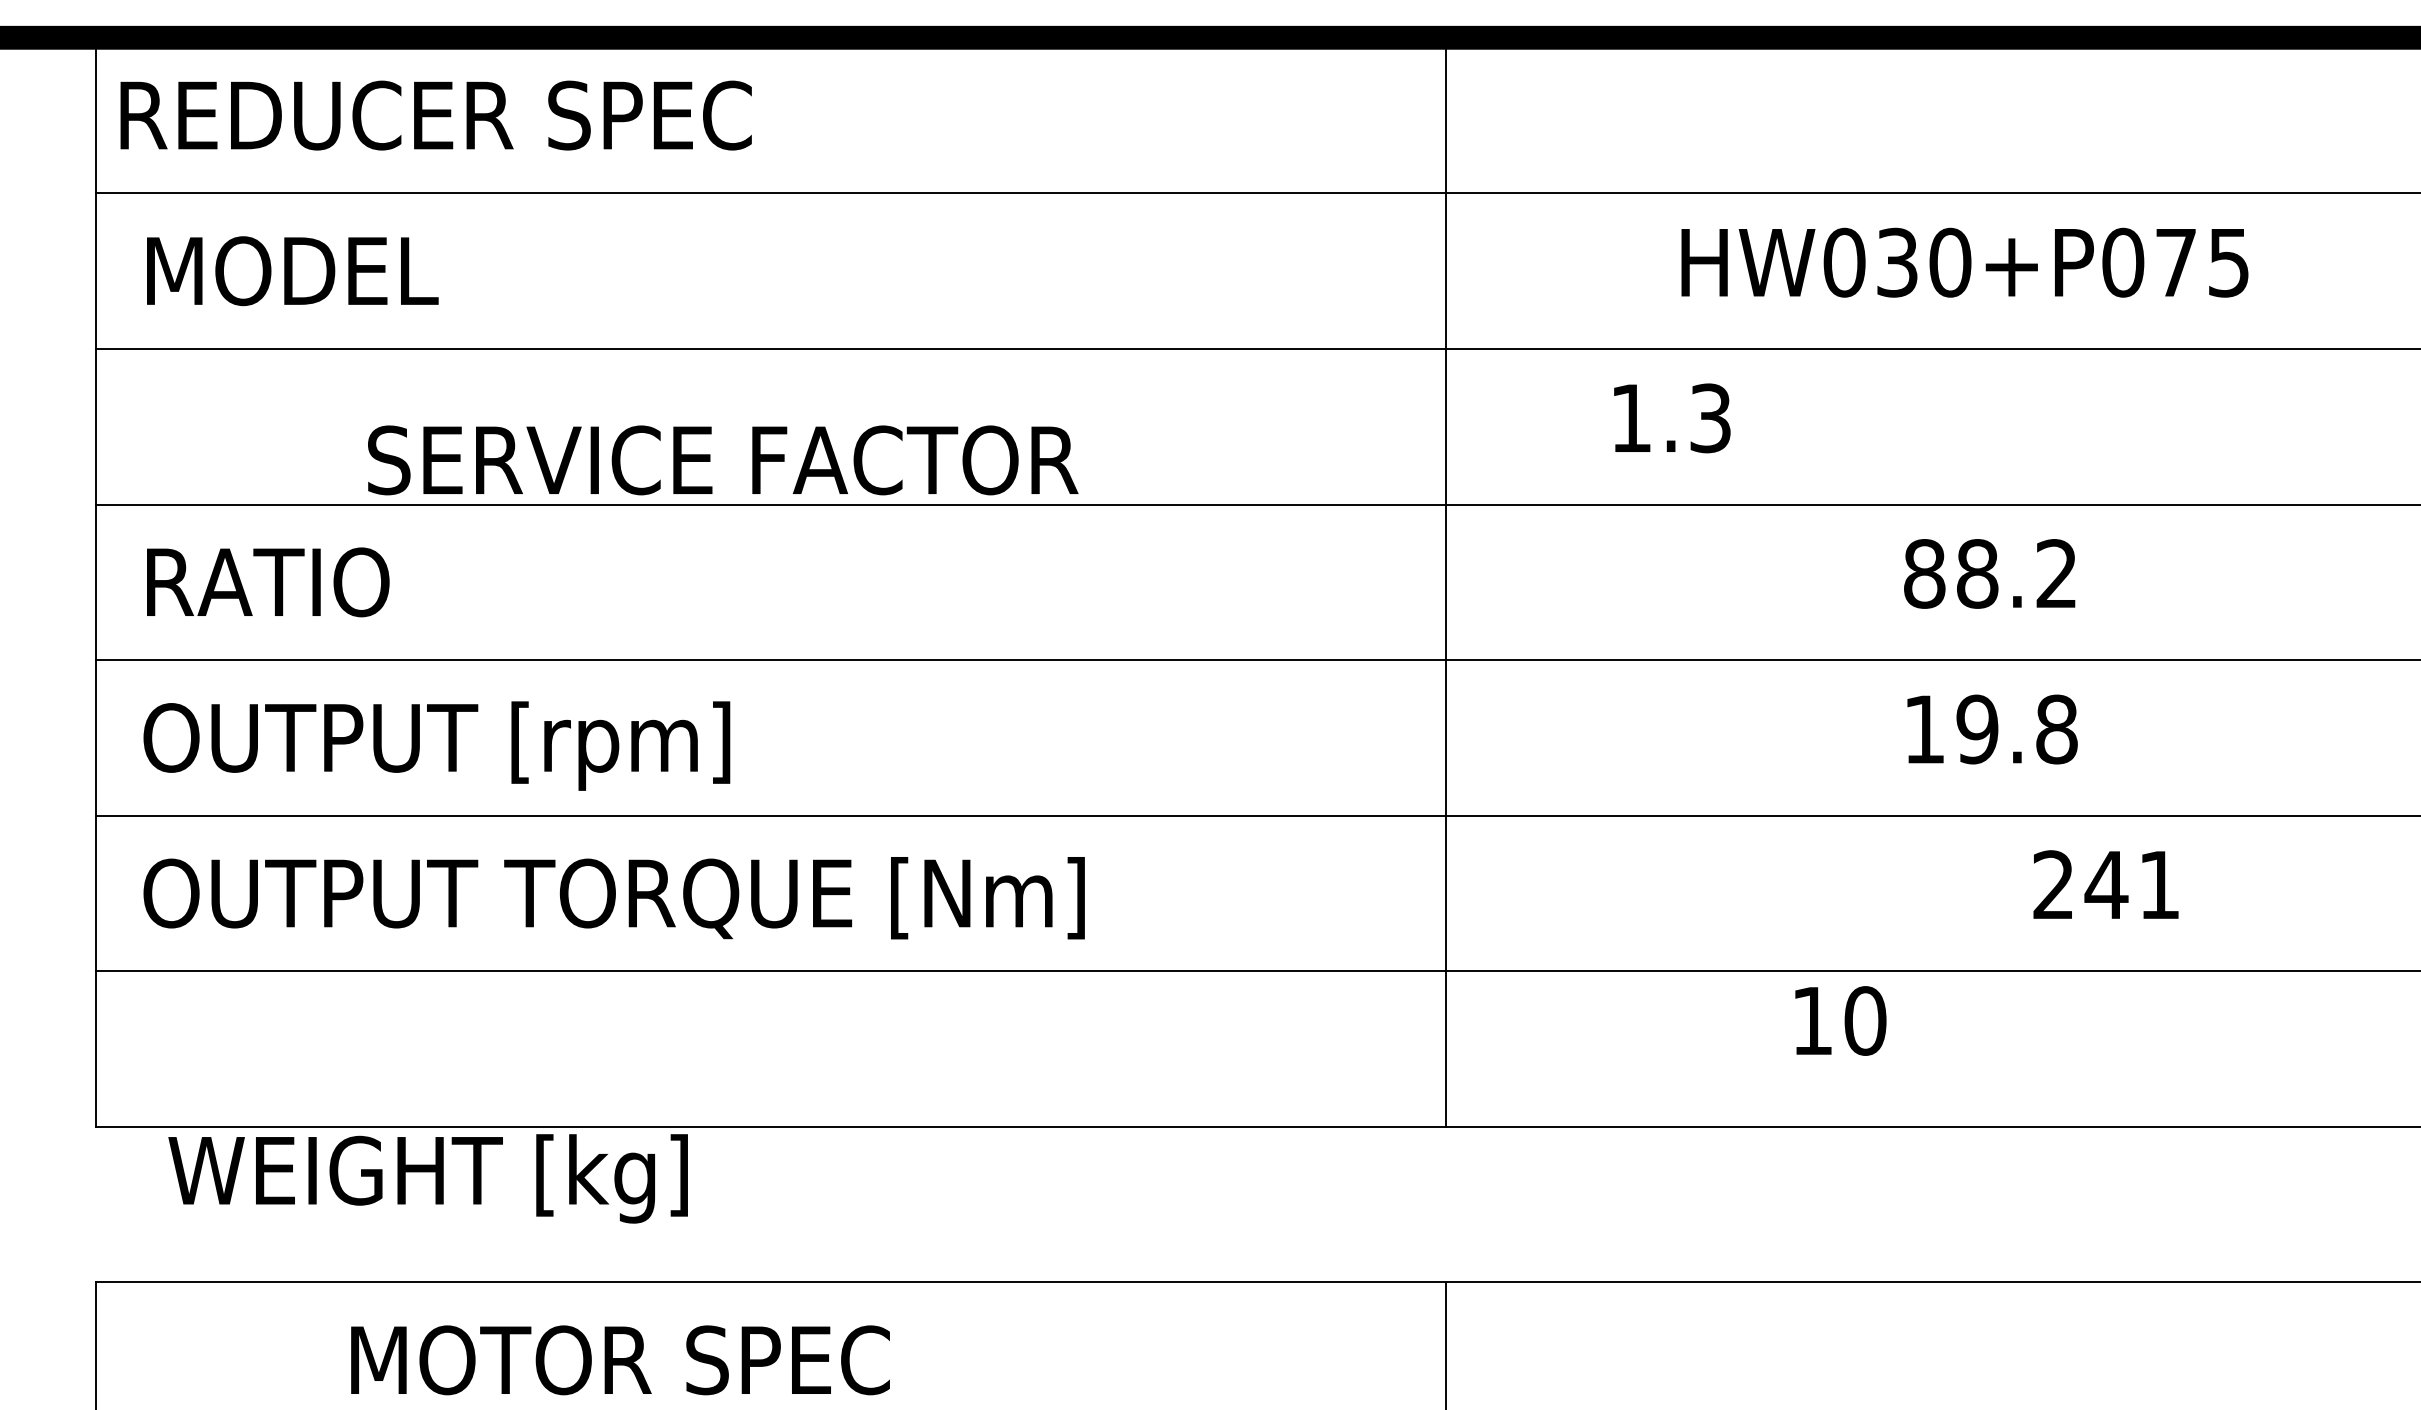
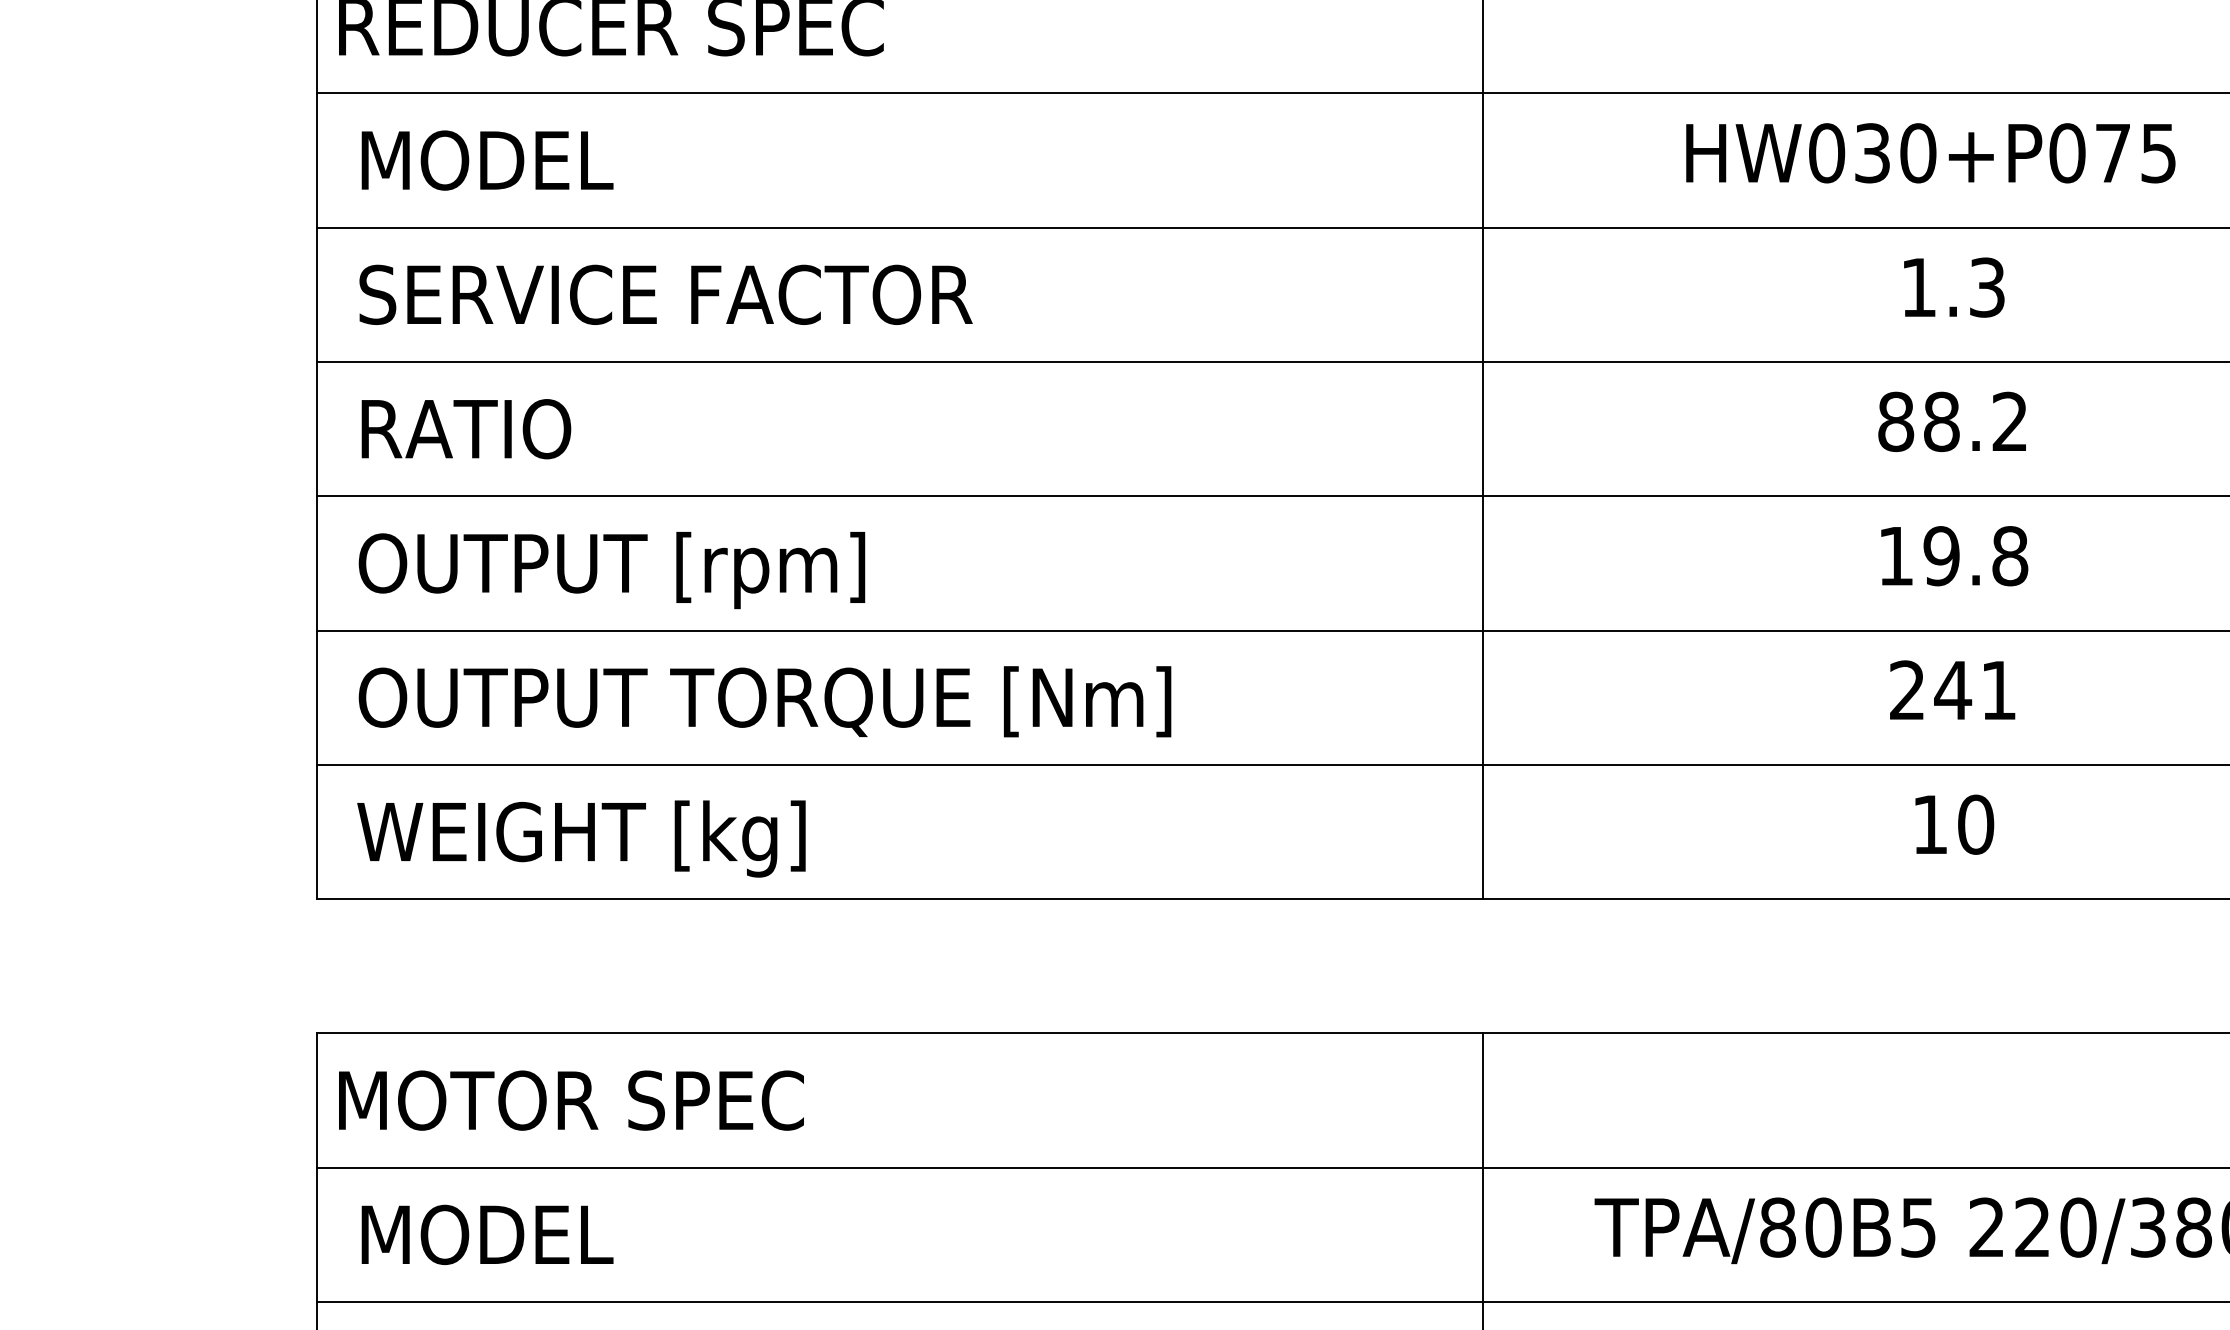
text: (1672, 418) -> (1954, 287), moved
text: (722, 459) -> (665, 294), moved
text: (2105, 883) -> (1952, 689), moved
text: (1840, 1020) -> (1954, 824), moved
text: (428, 1178) -> (581, 838), moved
text: (620, 1360) -> (571, 1100), moved

